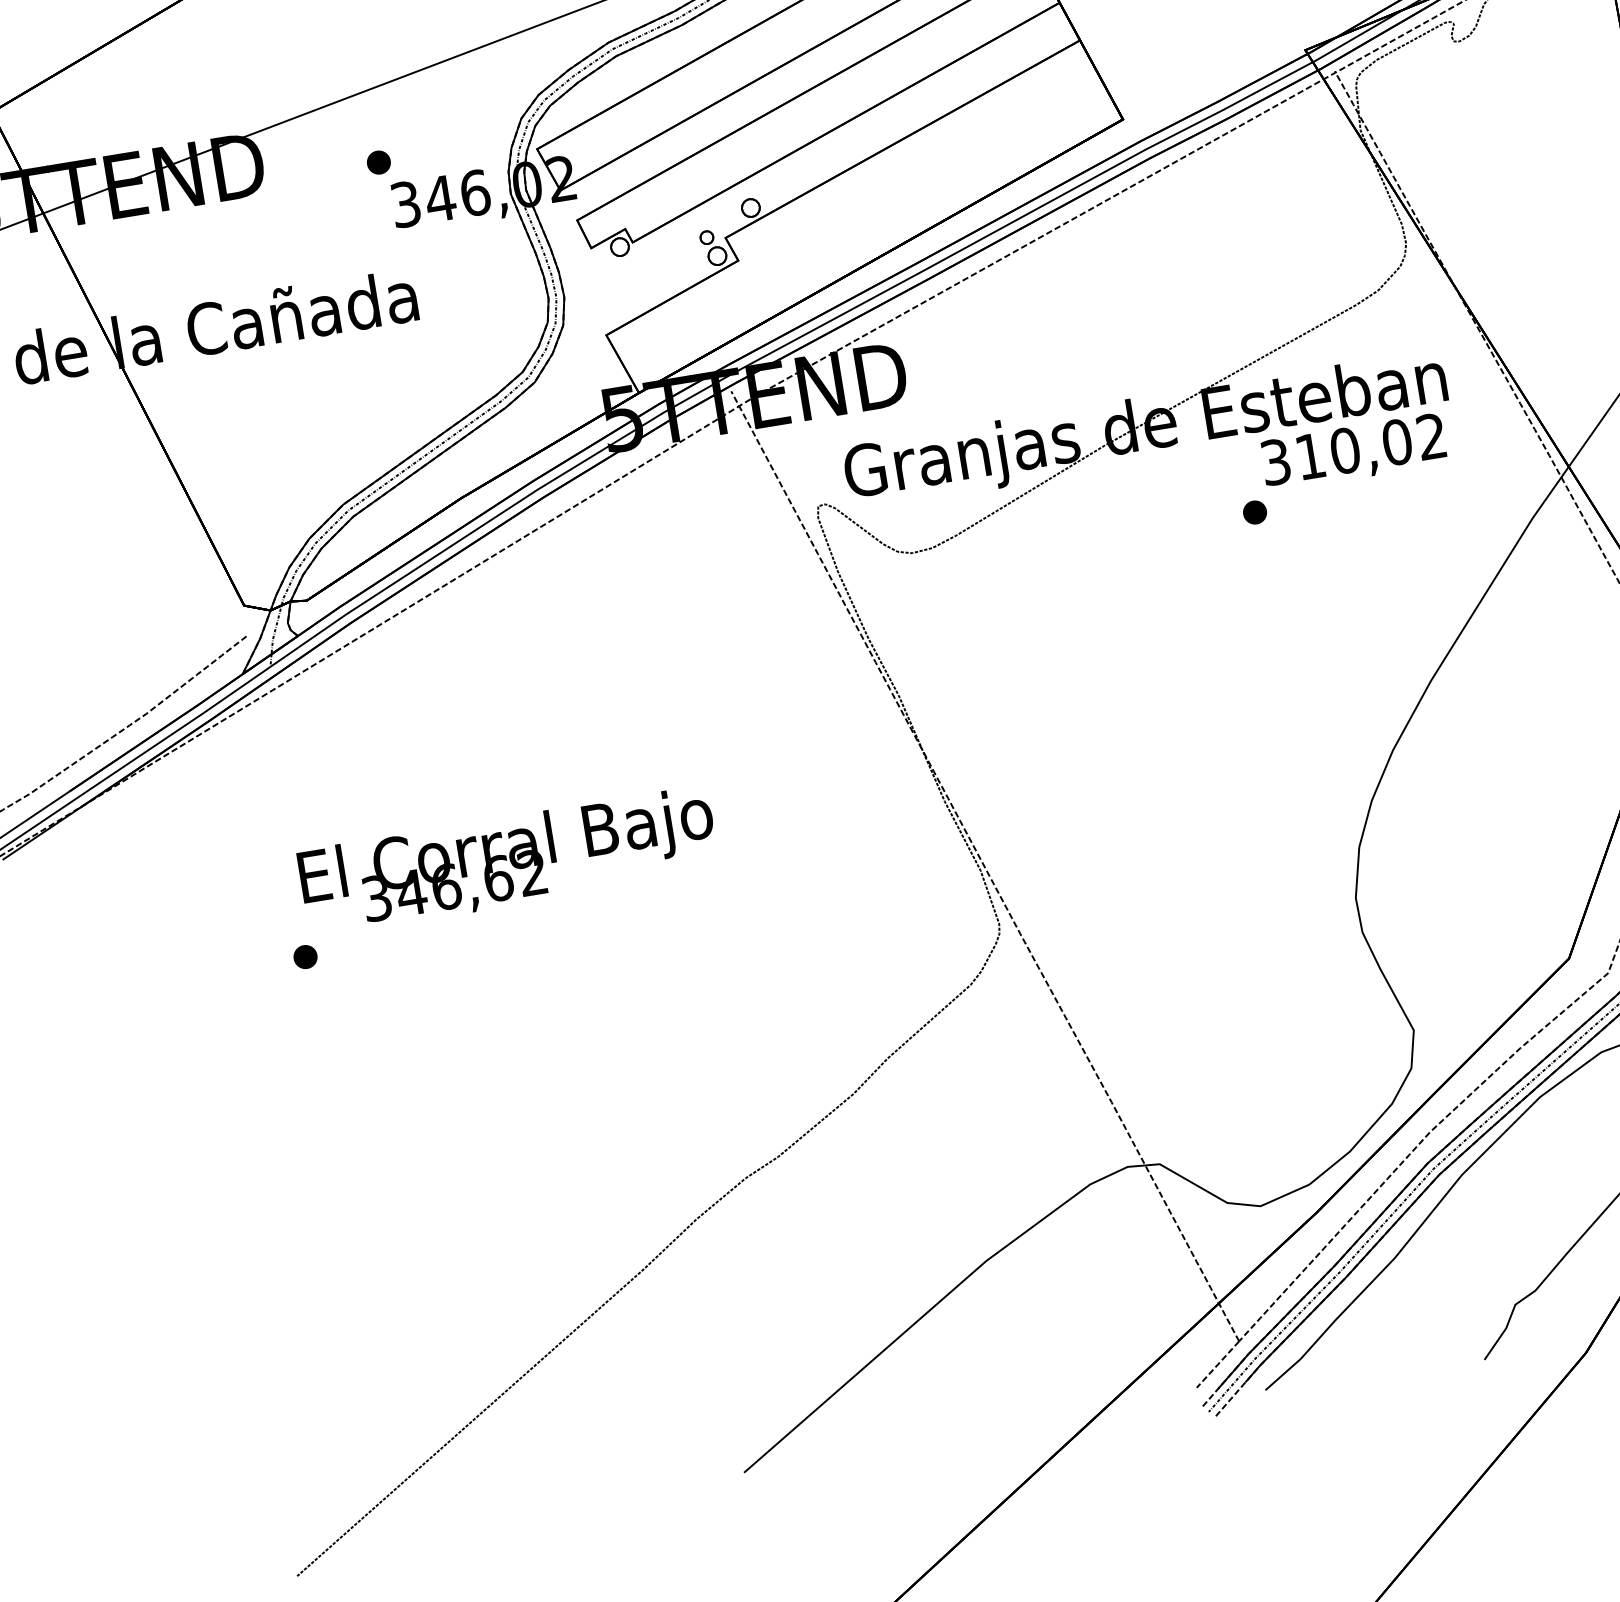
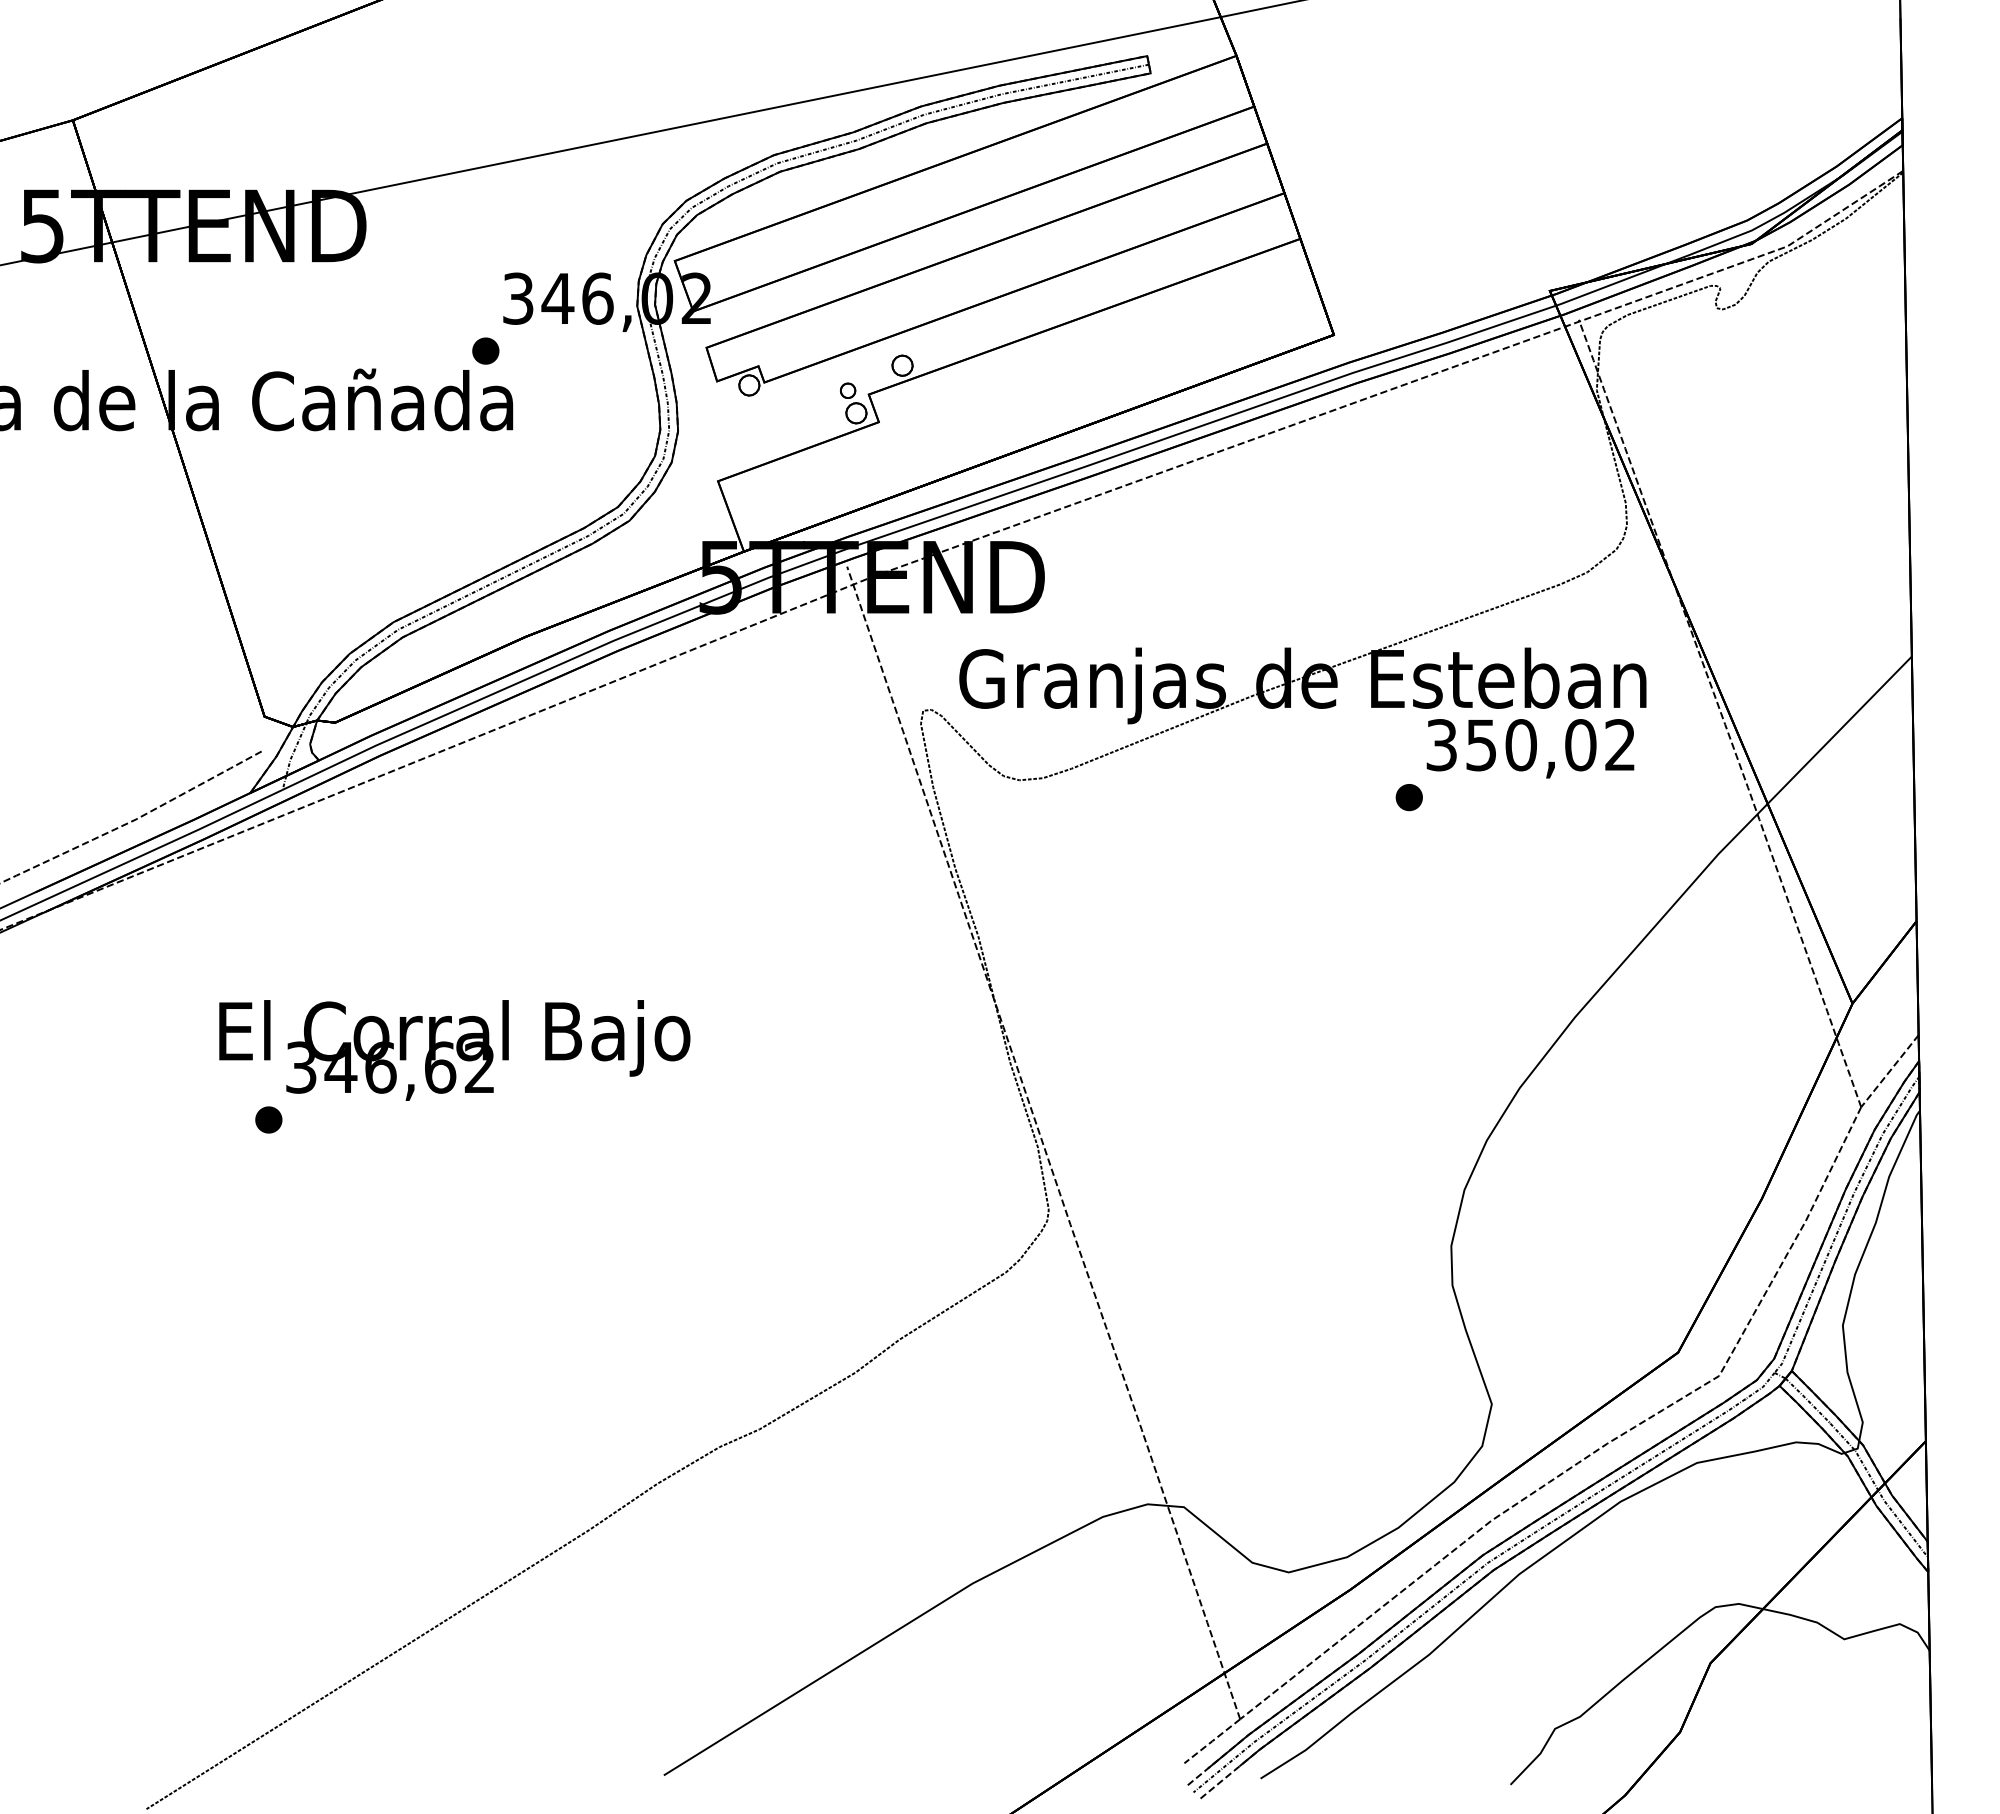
part: (378, 162) -> (485, 350), moved
text: (1309, 456) -> (1480, 745), 310,02 -> 350,02
text: (508, 861) -> (454, 1050), moved

